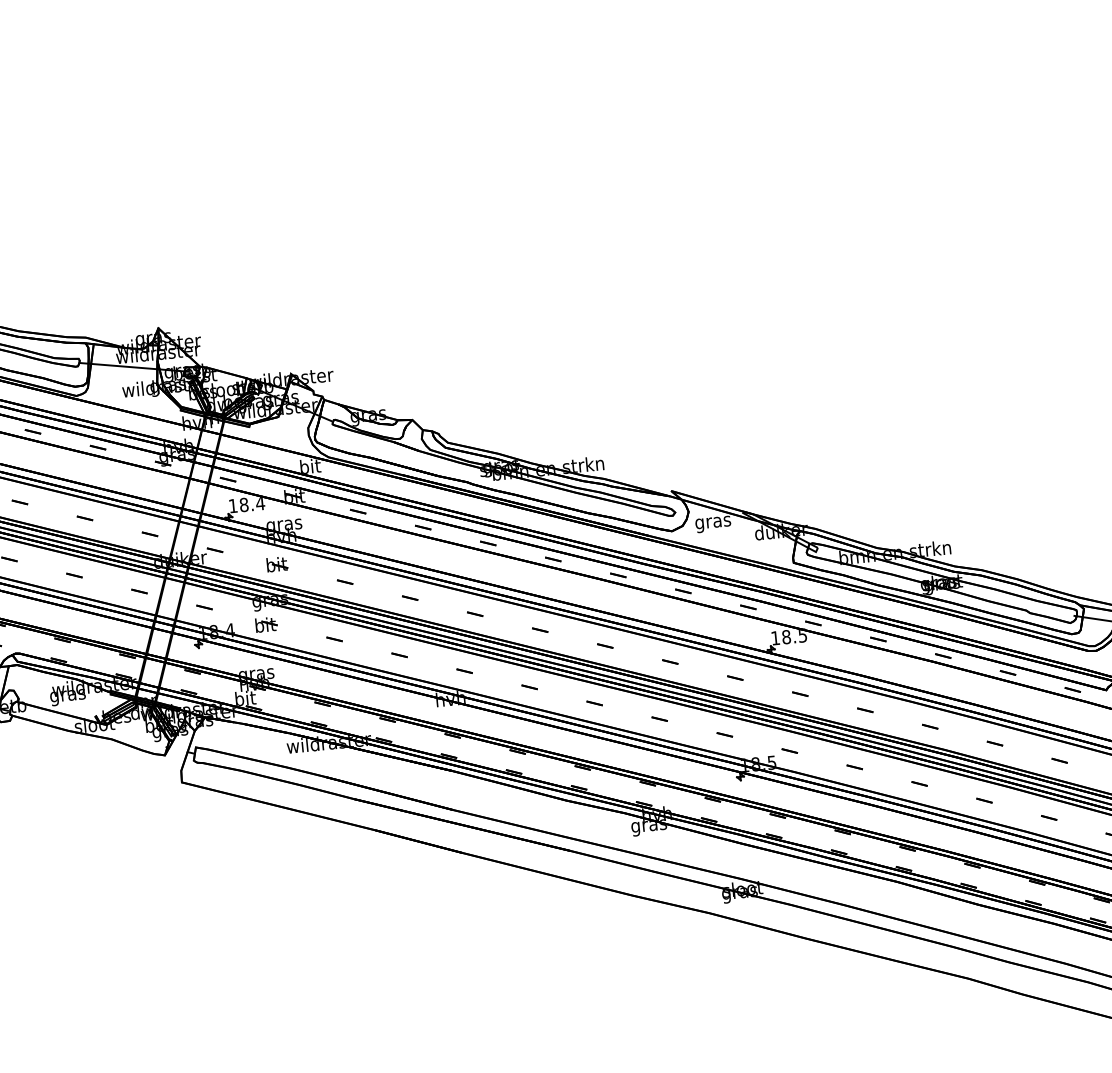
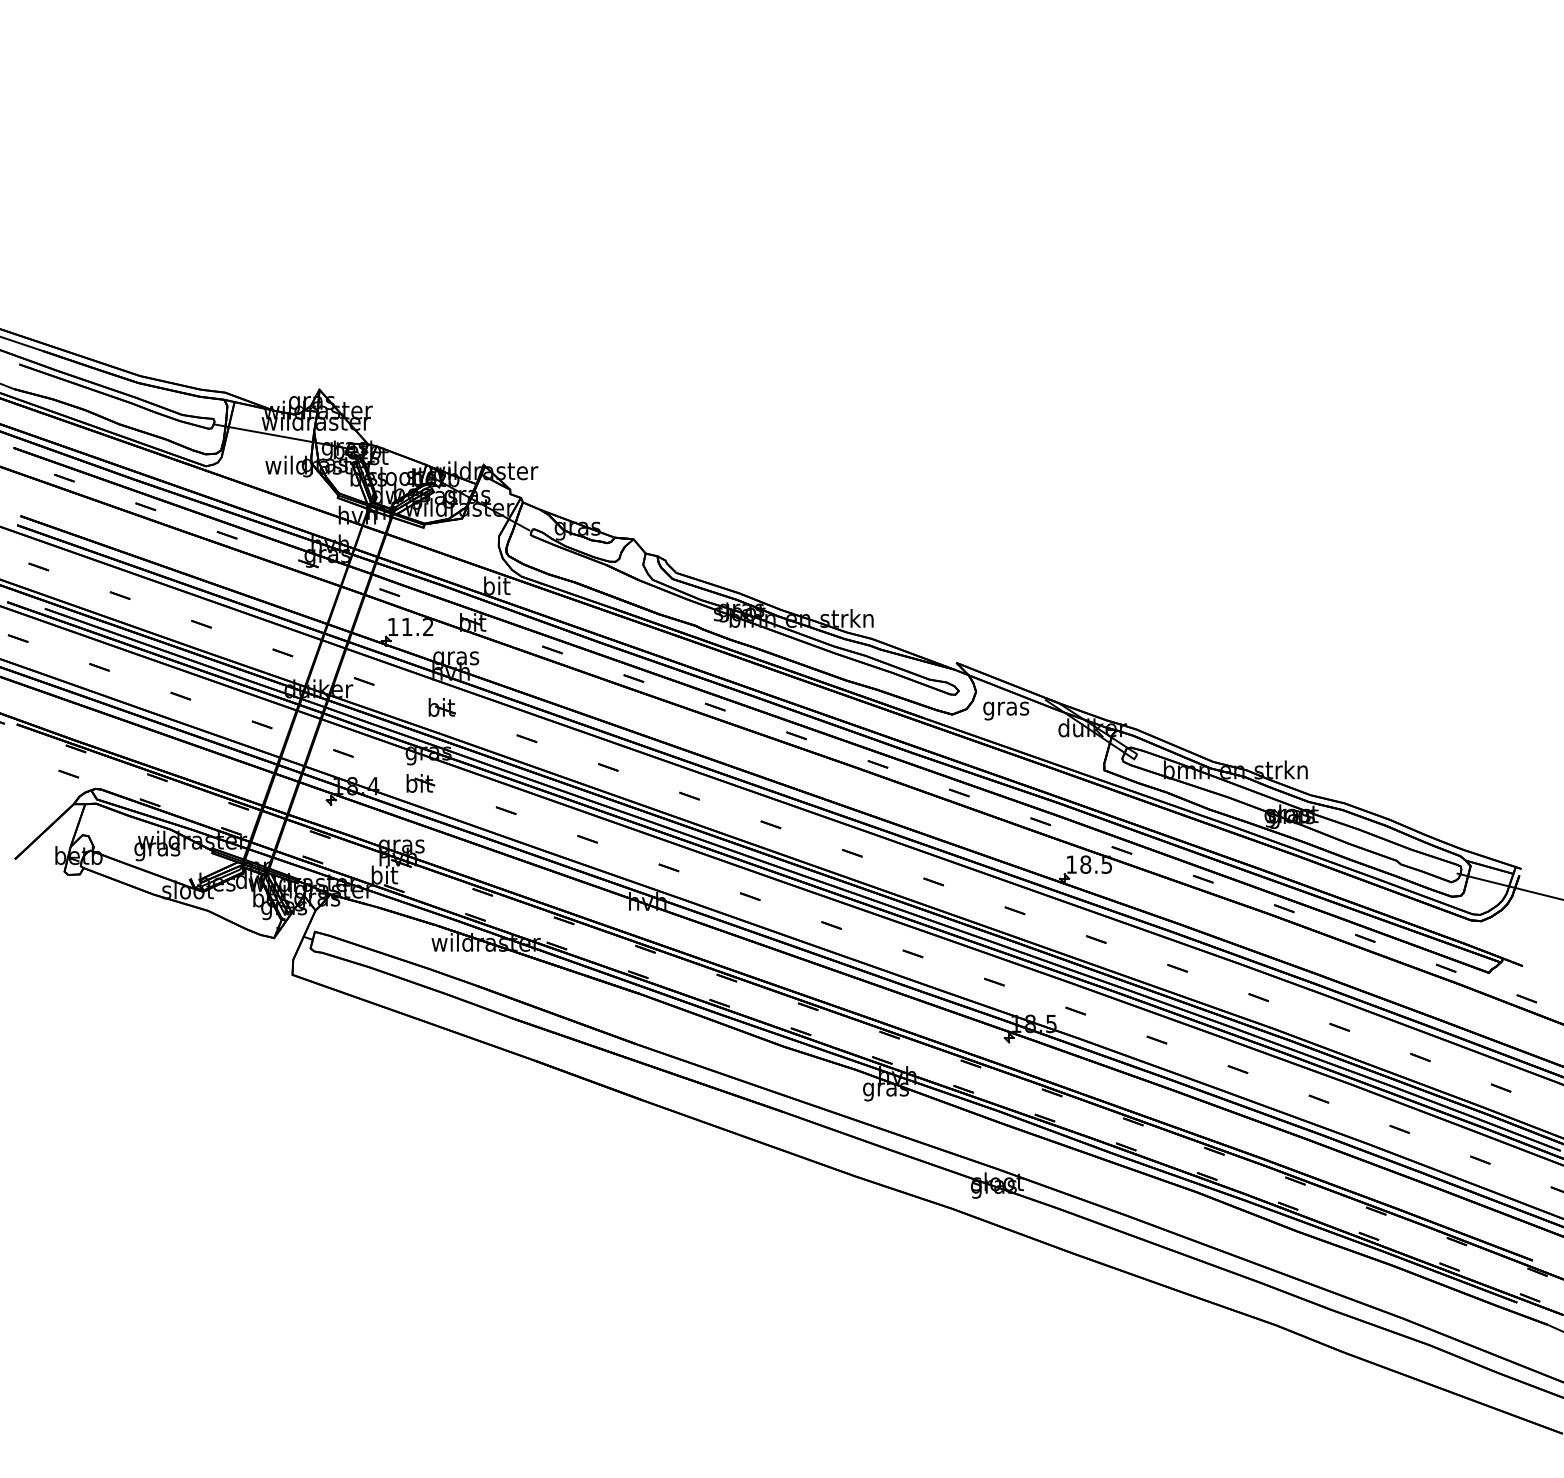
text: (252, 503) -> (417, 626), 18.4 -> 11.2

